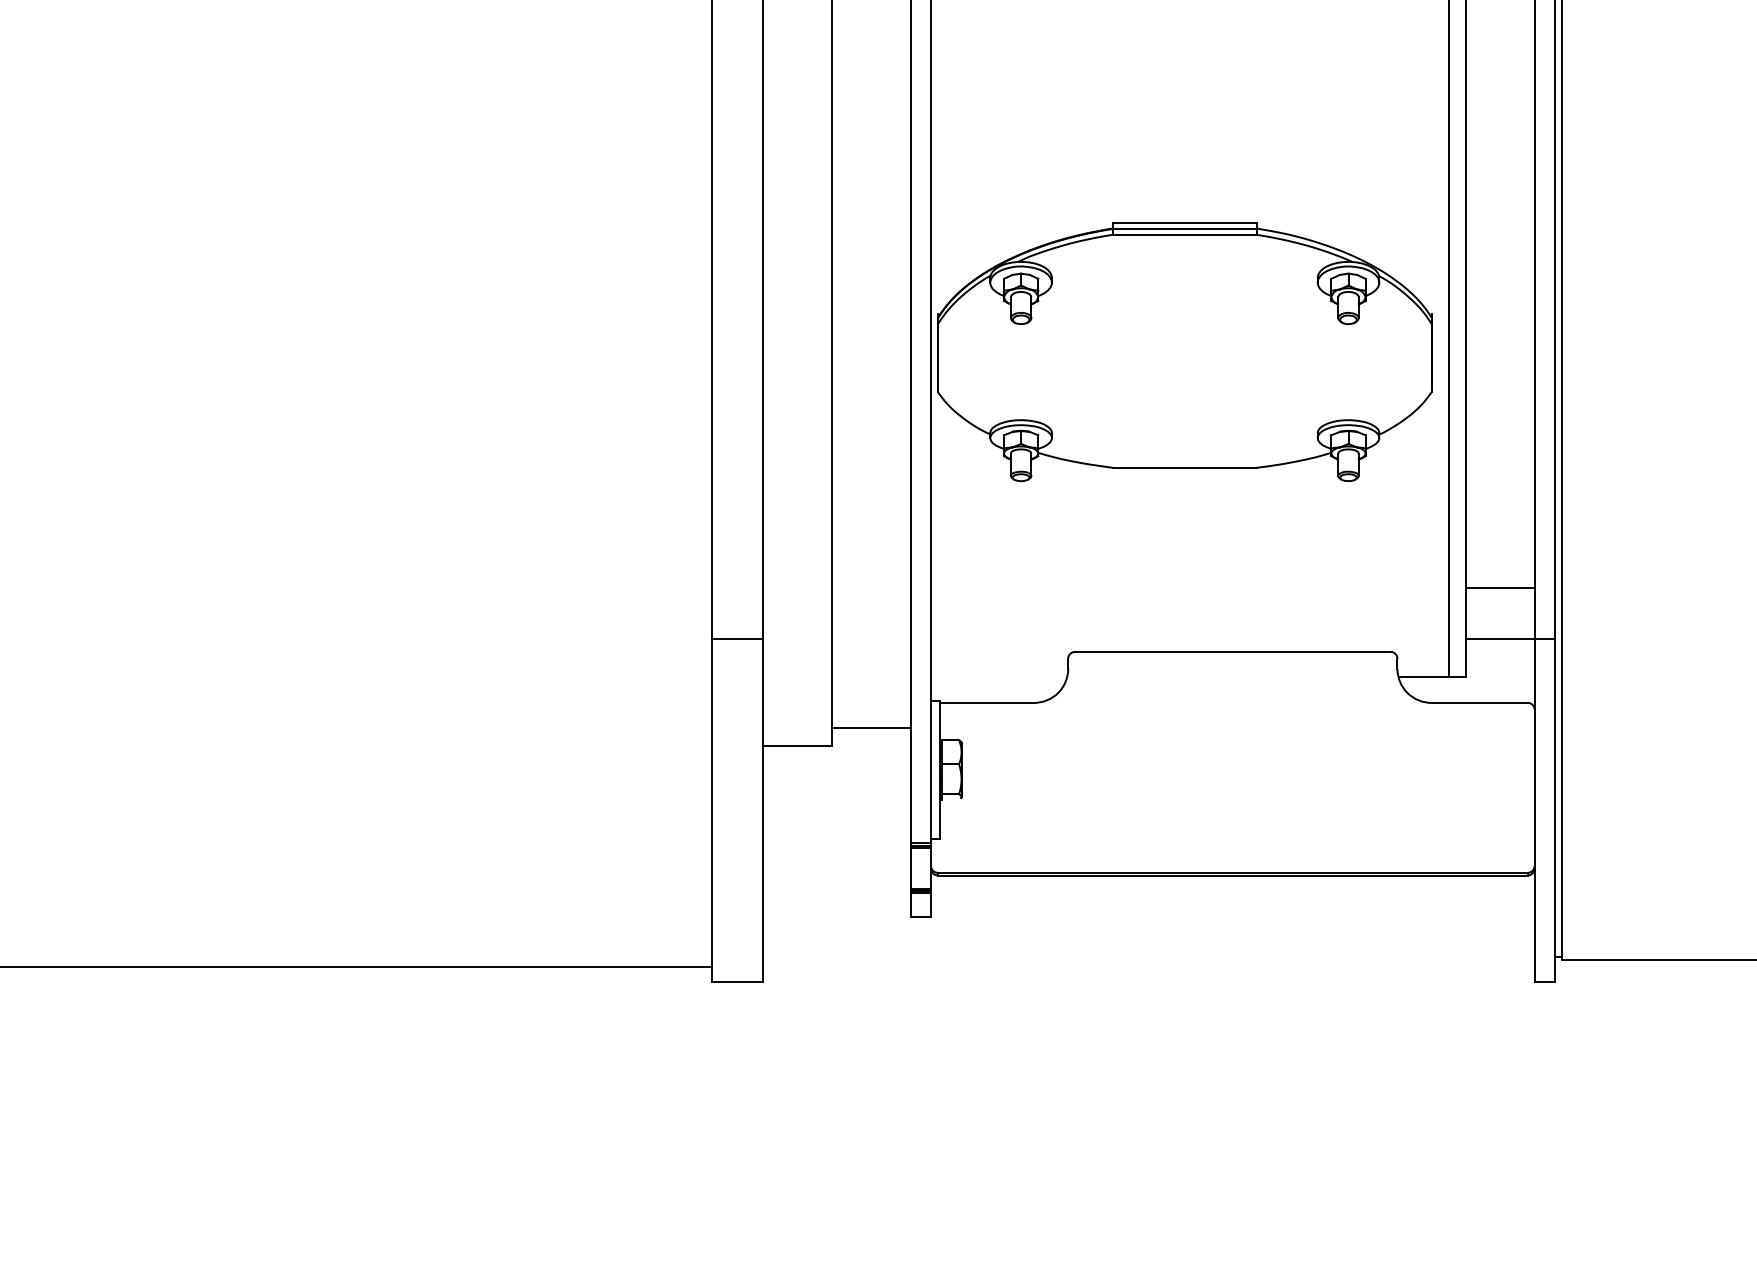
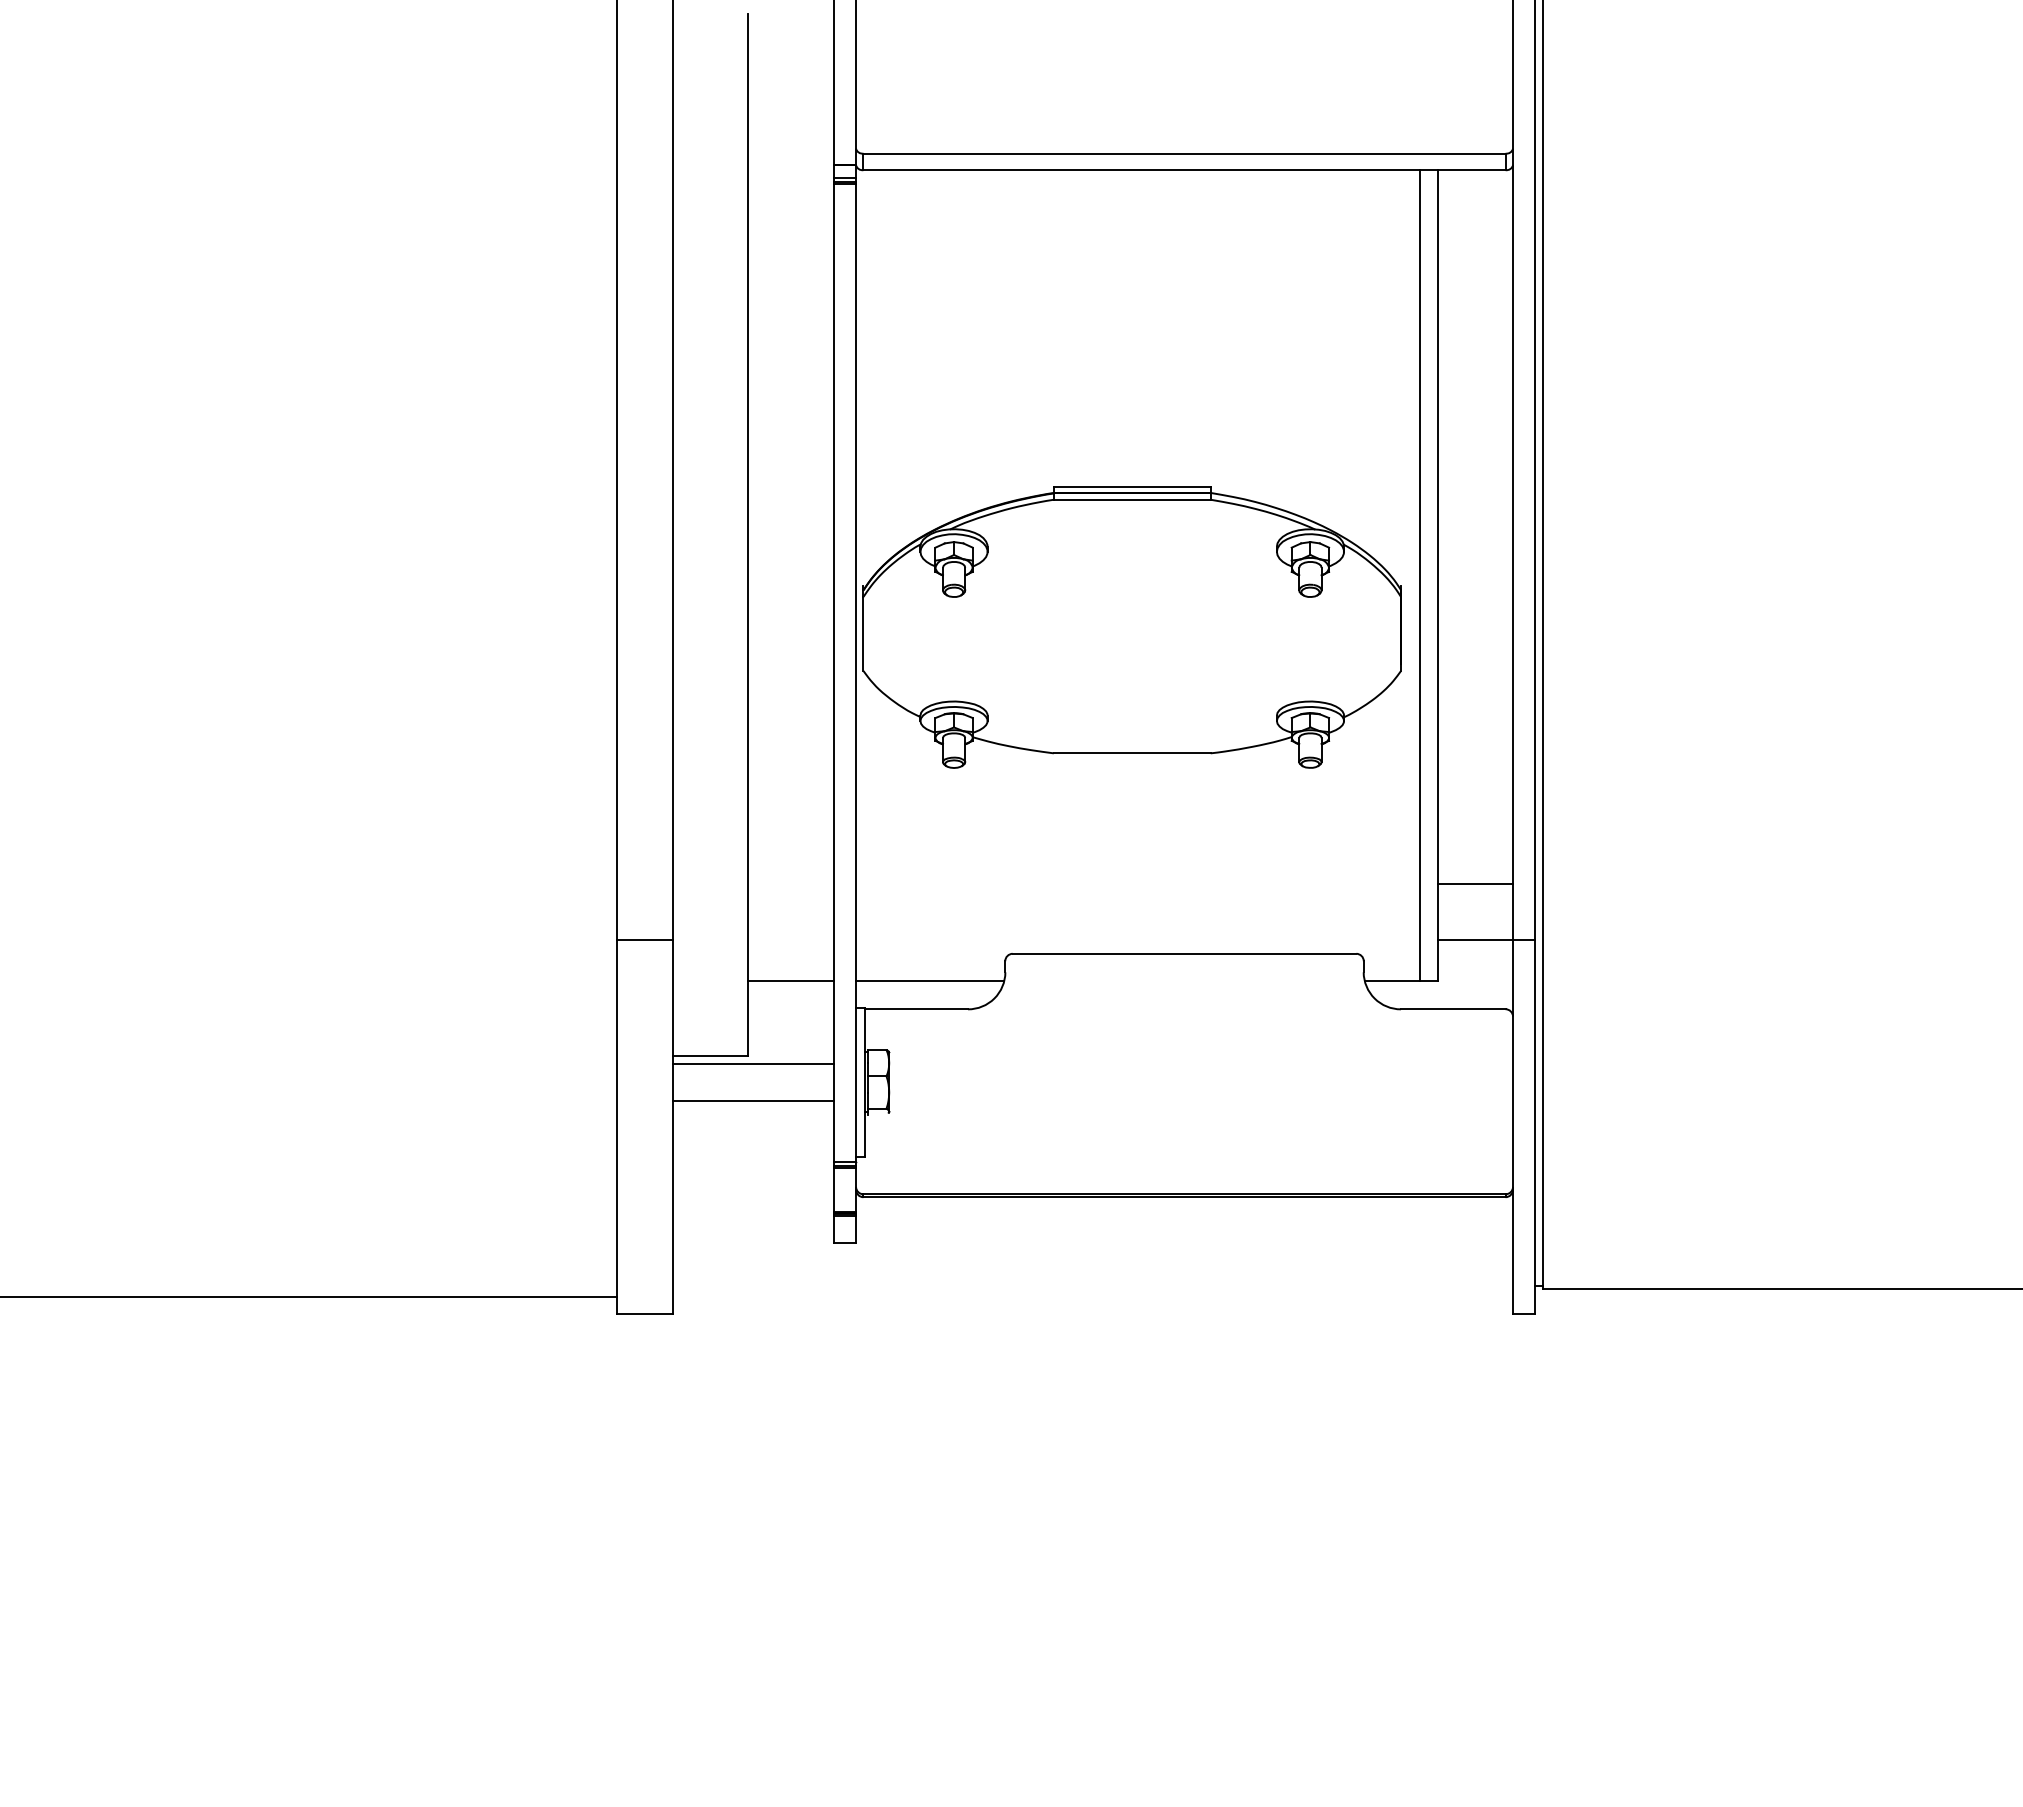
line: (998, 677) -> (929, 981), added
line: (870, 727) -> (790, 981), moved
line: (836, 752) -> (753, 1063), added
line: (836, 787) -> (753, 1101), added

